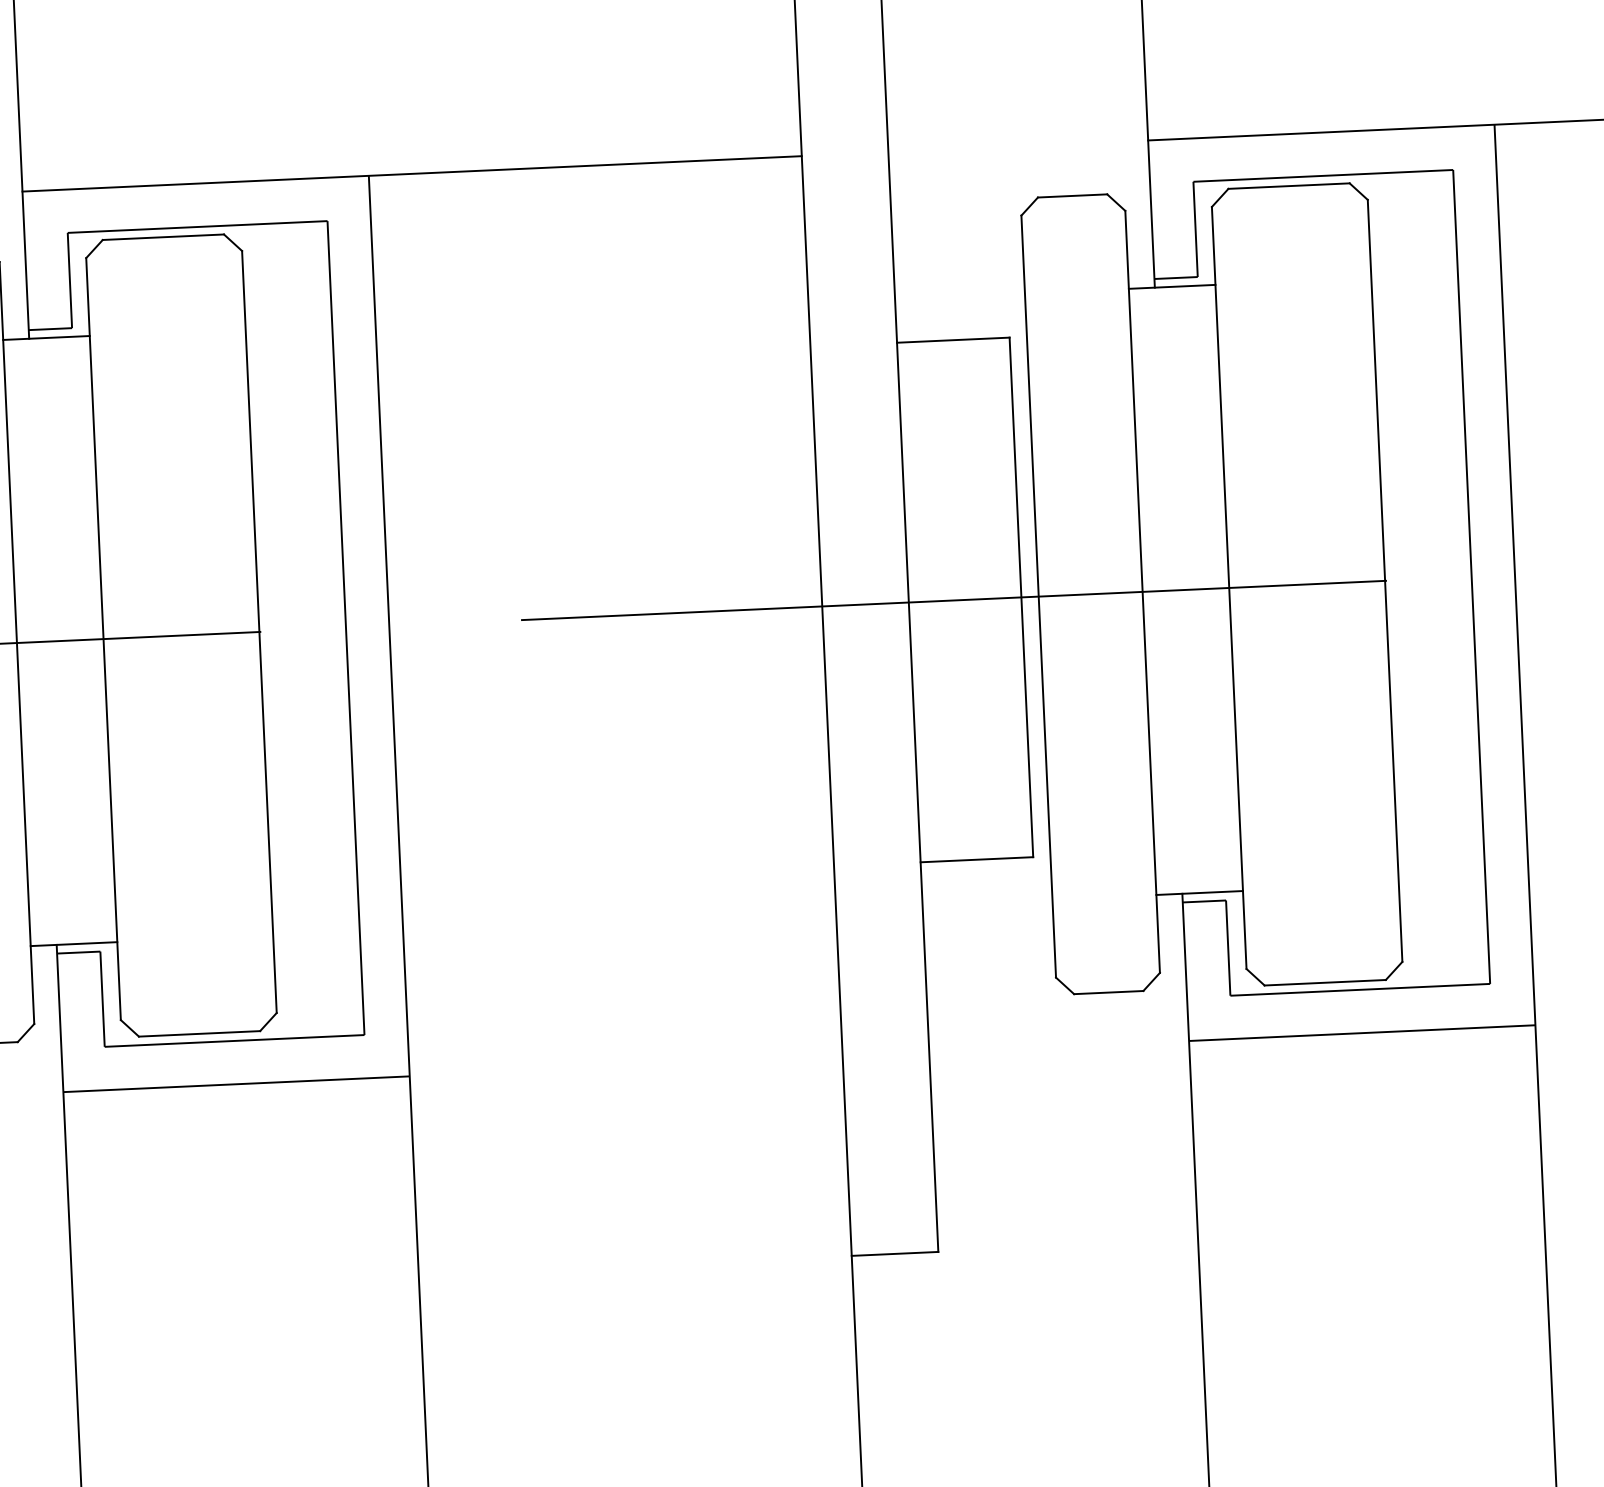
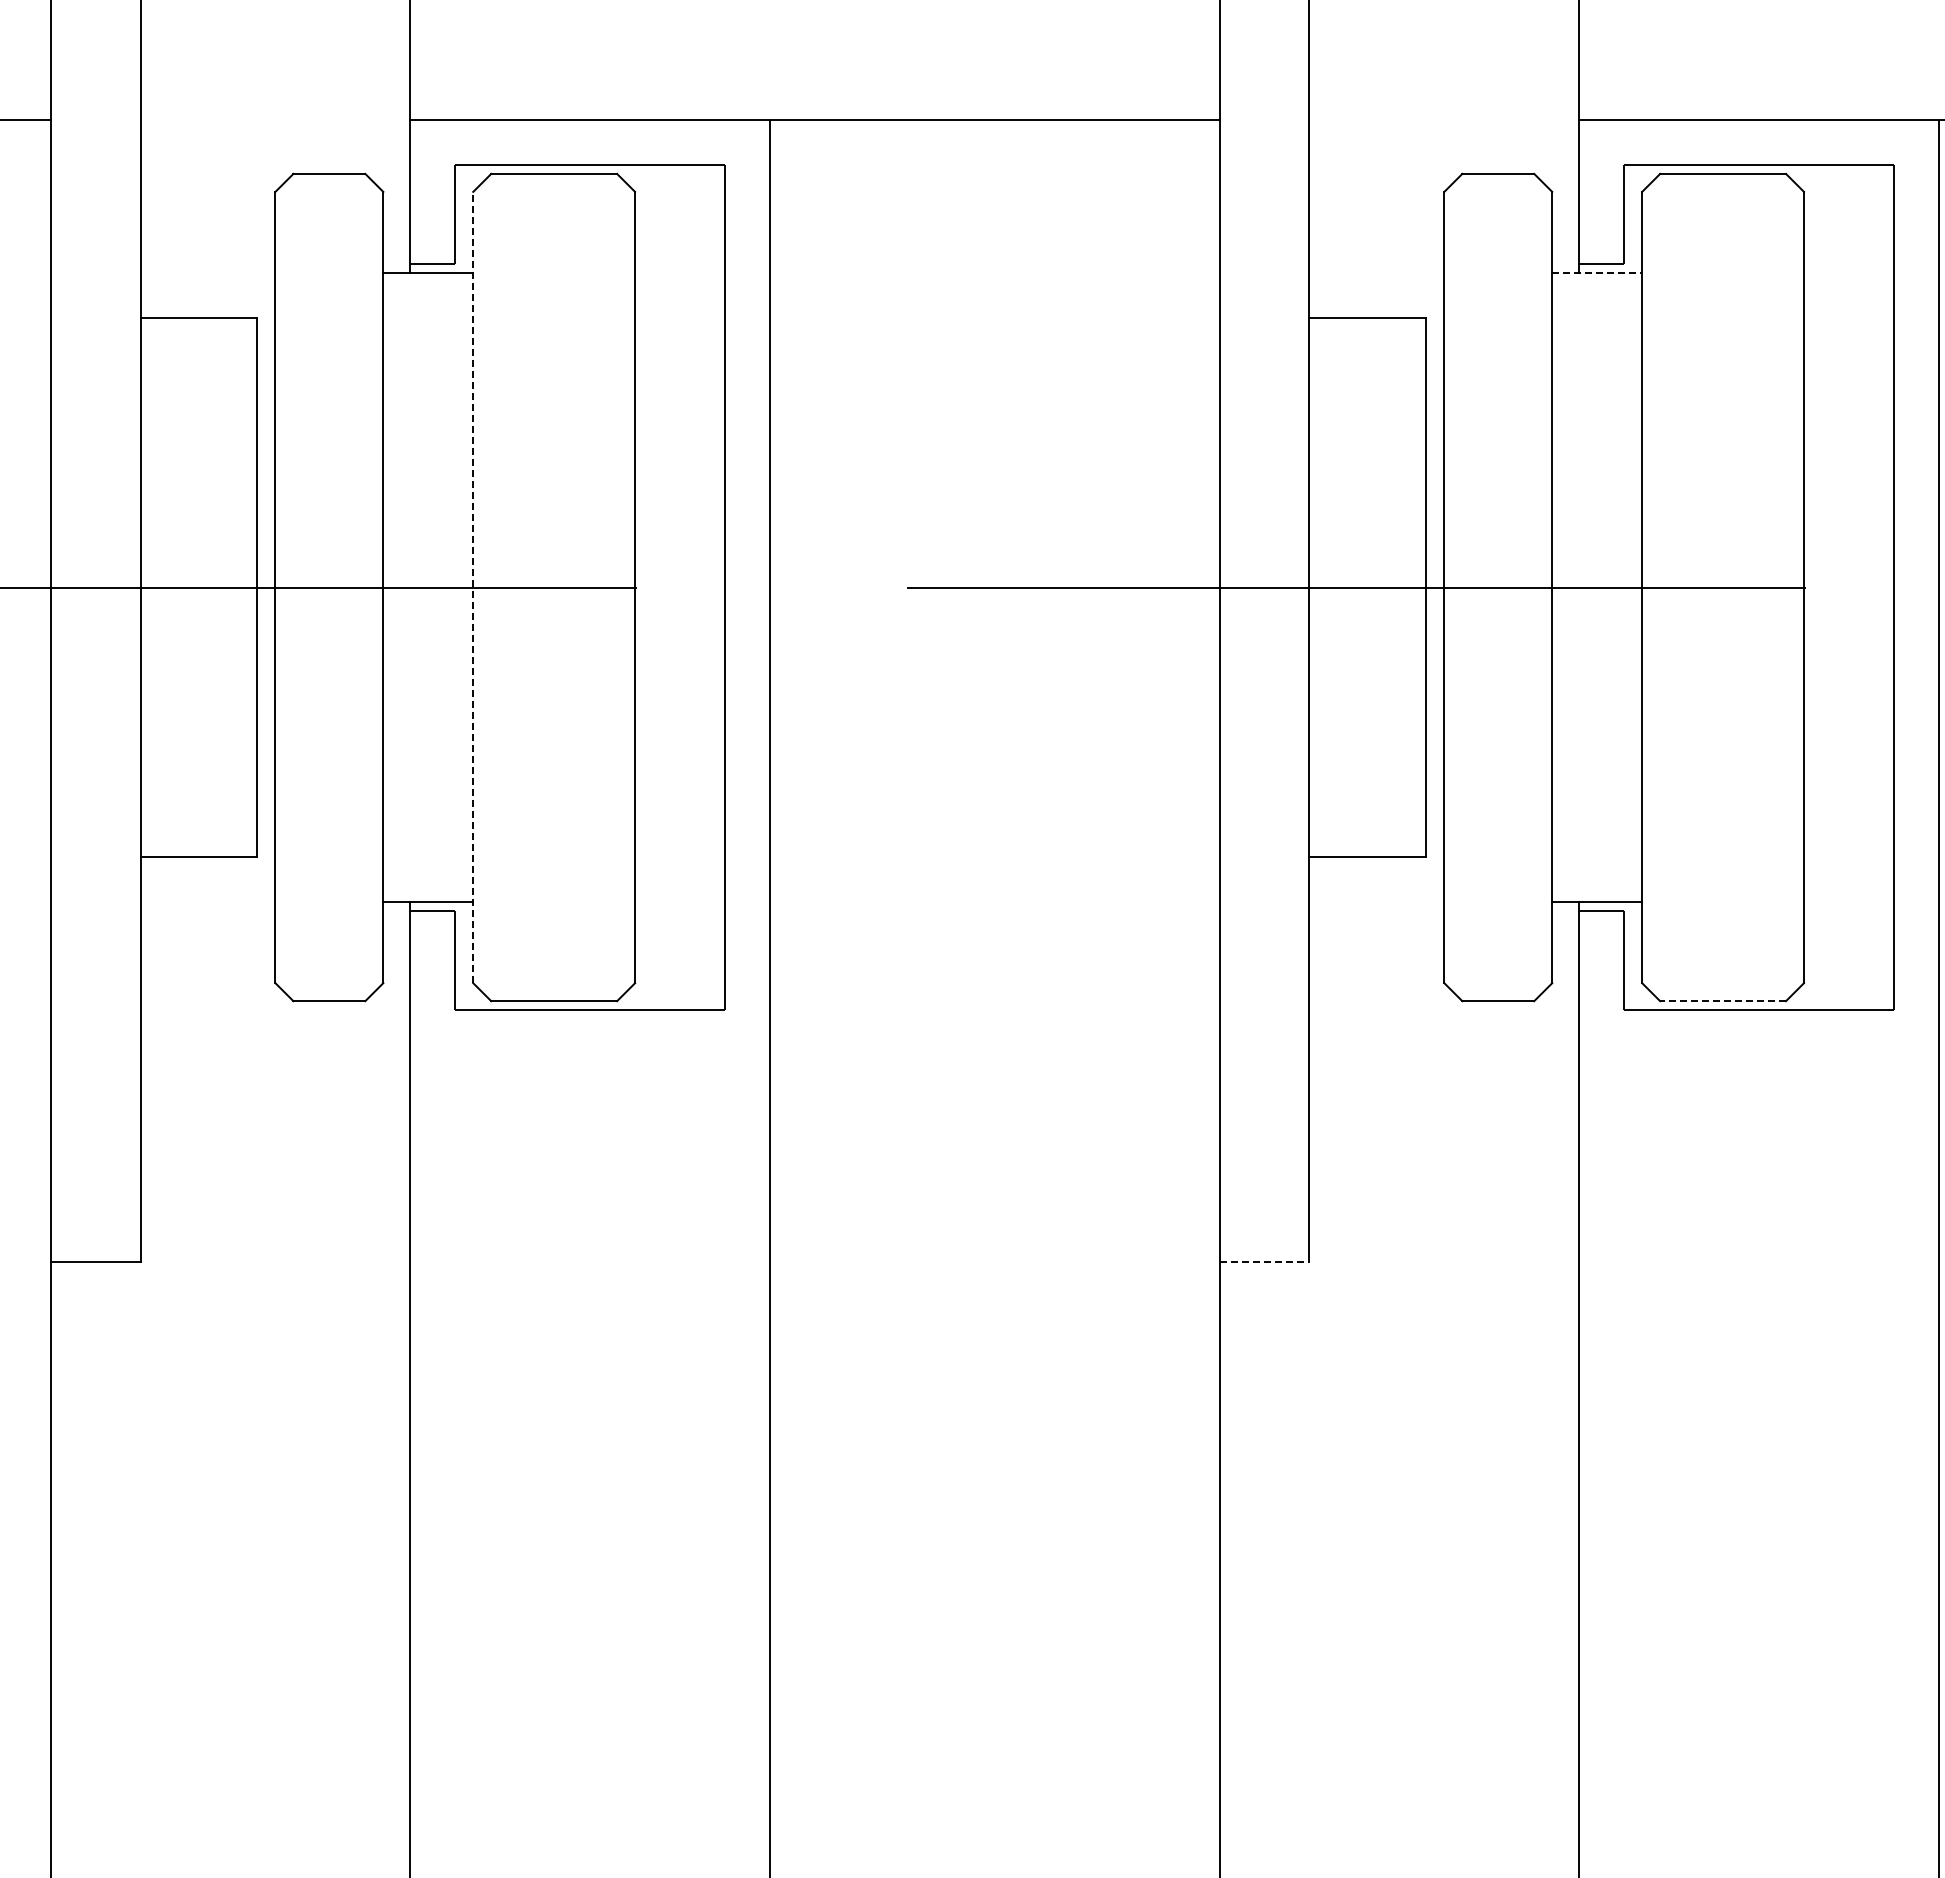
line: (1172, 286) -> (1597, 272), solid -> dashed
line: (103, 639) -> (473, 587), solid -> dashed
line: (1325, 983) -> (1723, 1001), solid -> dashed
line: (1361, 1033) -> (1758, 1055), removed
line: (235, 1084) -> (589, 1055), removed
line: (895, 1253) -> (1264, 1261), solid -> dashed

